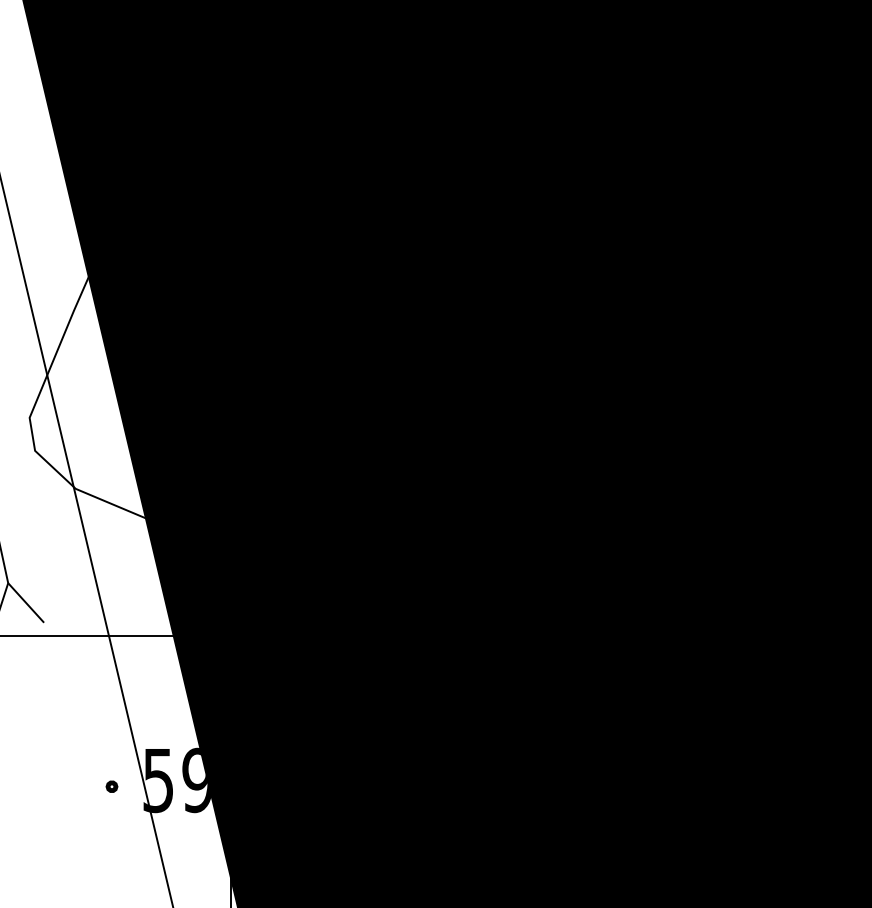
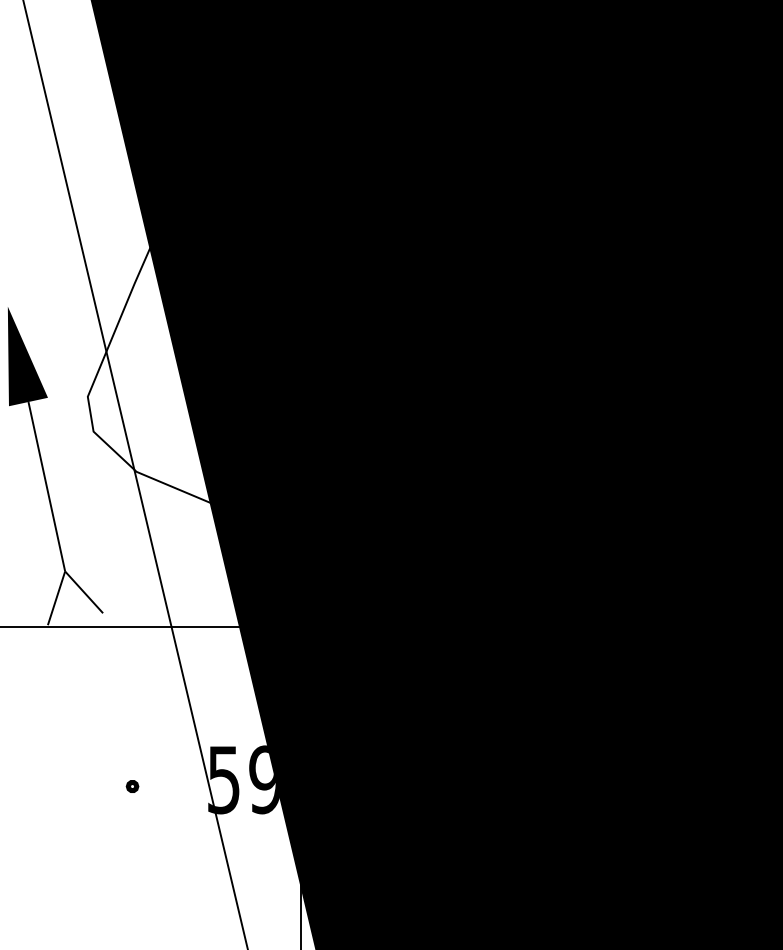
part: (111, 786) -> (132, 786), moved

